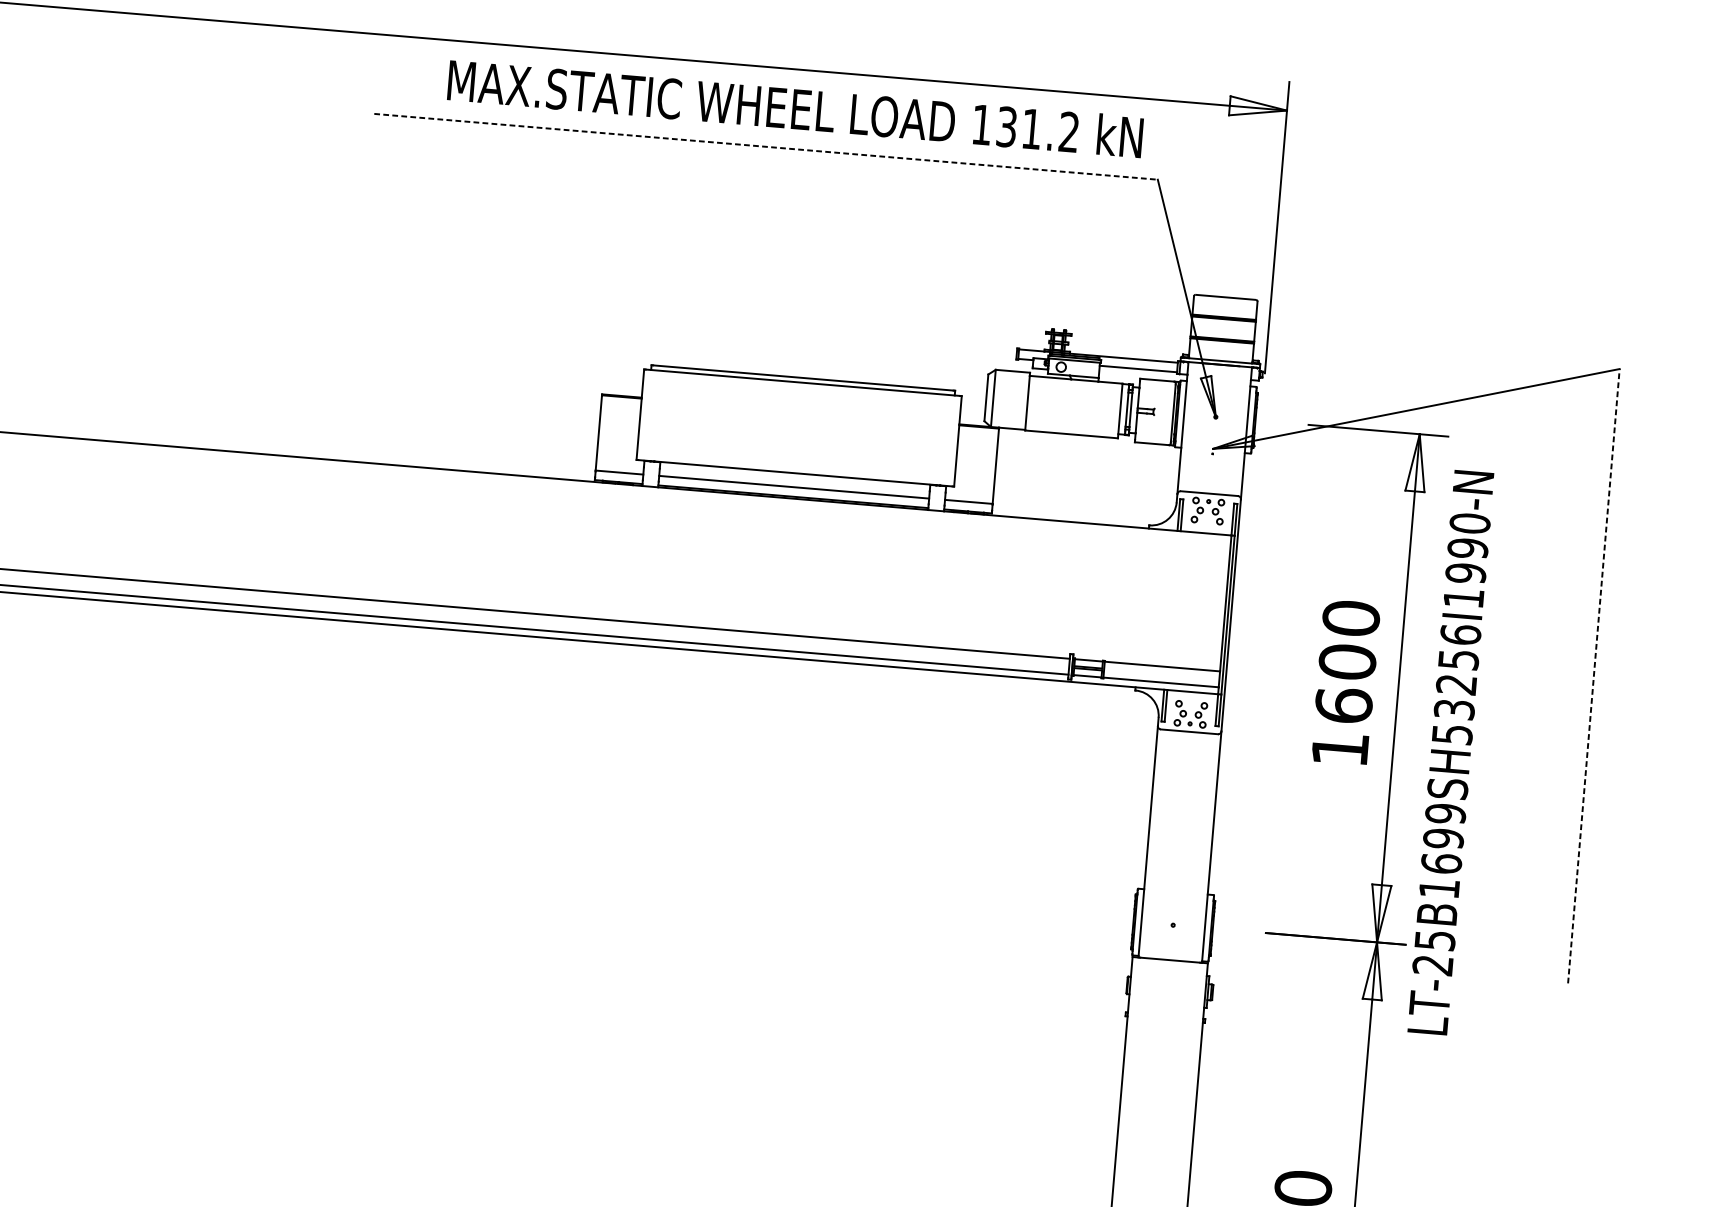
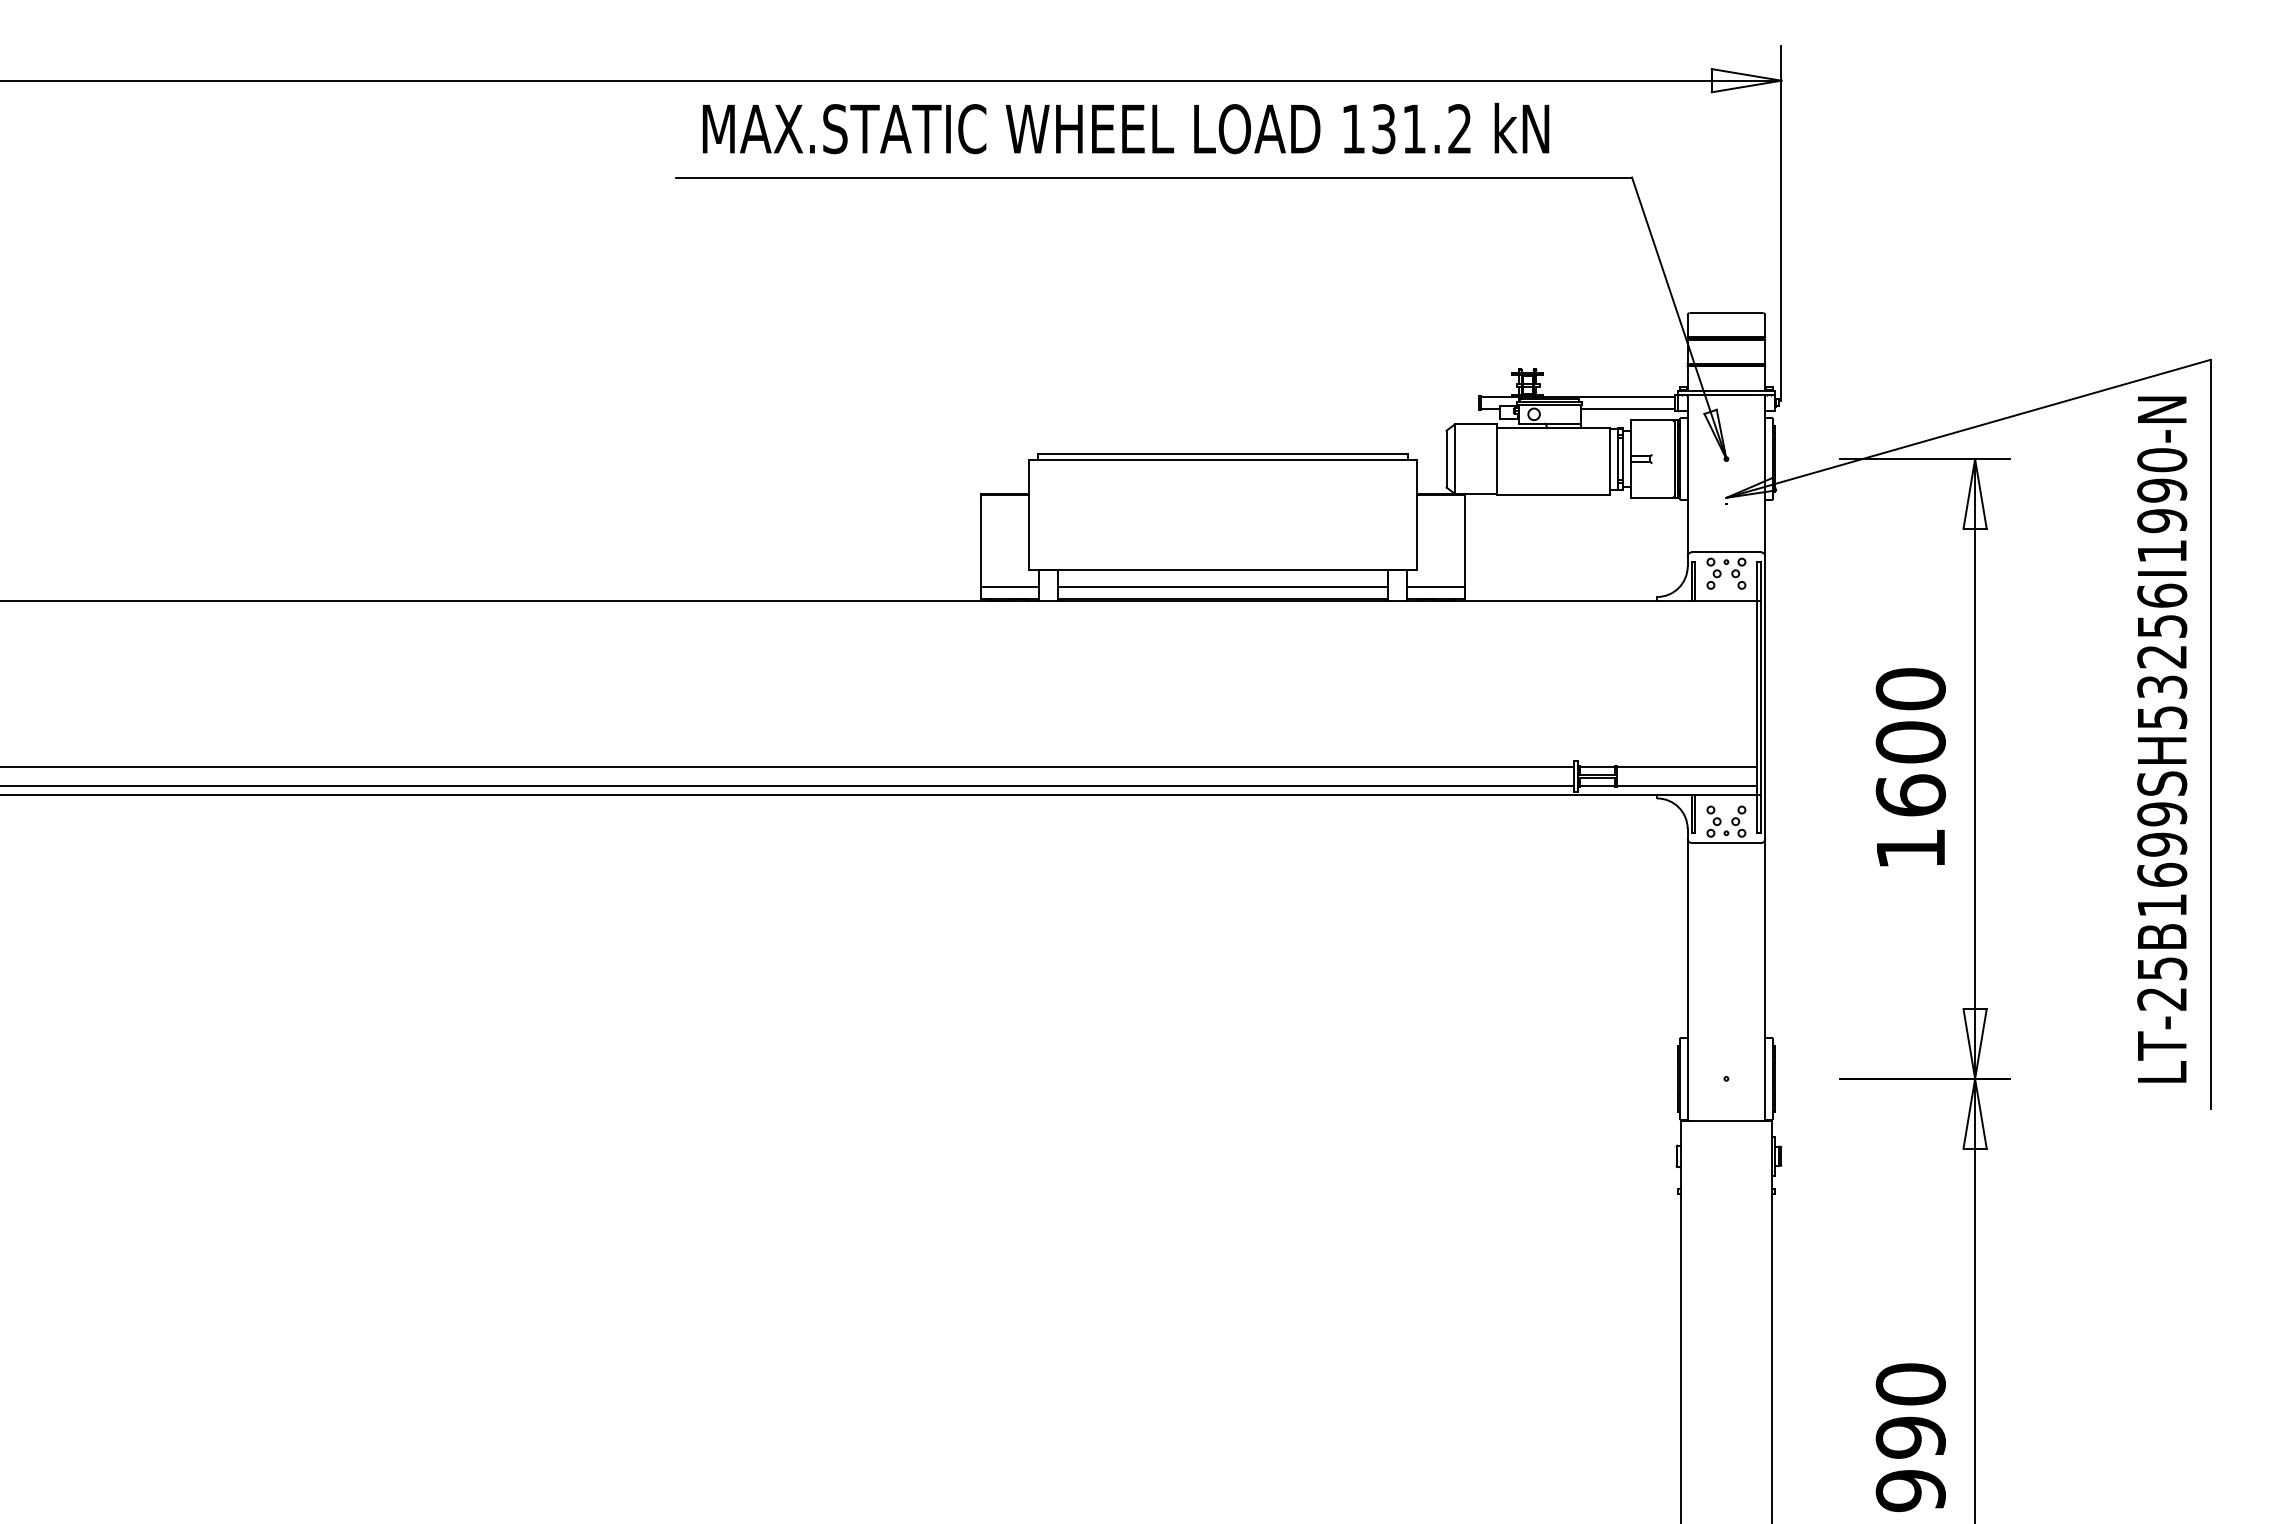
text: (795, 108) -> (1125, 128), moved
line: (766, 146) -> (1154, 177), dashed -> solid
line: (1593, 676) -> (2210, 734), dashed -> solid
text: (1451, 752) -> (2162, 739), moved

